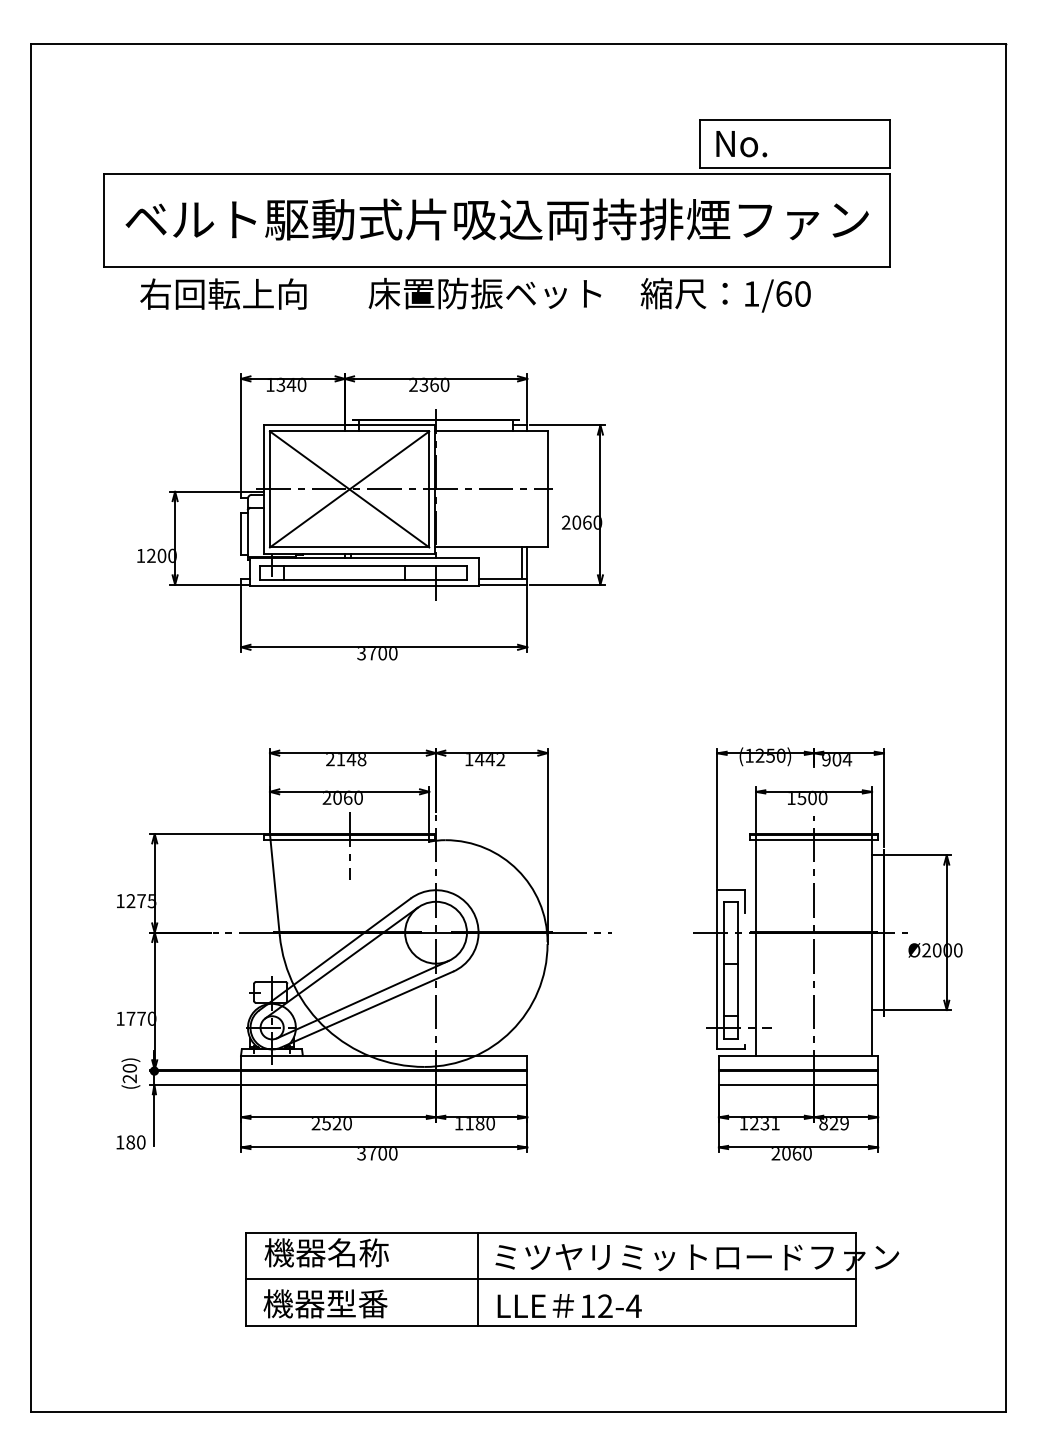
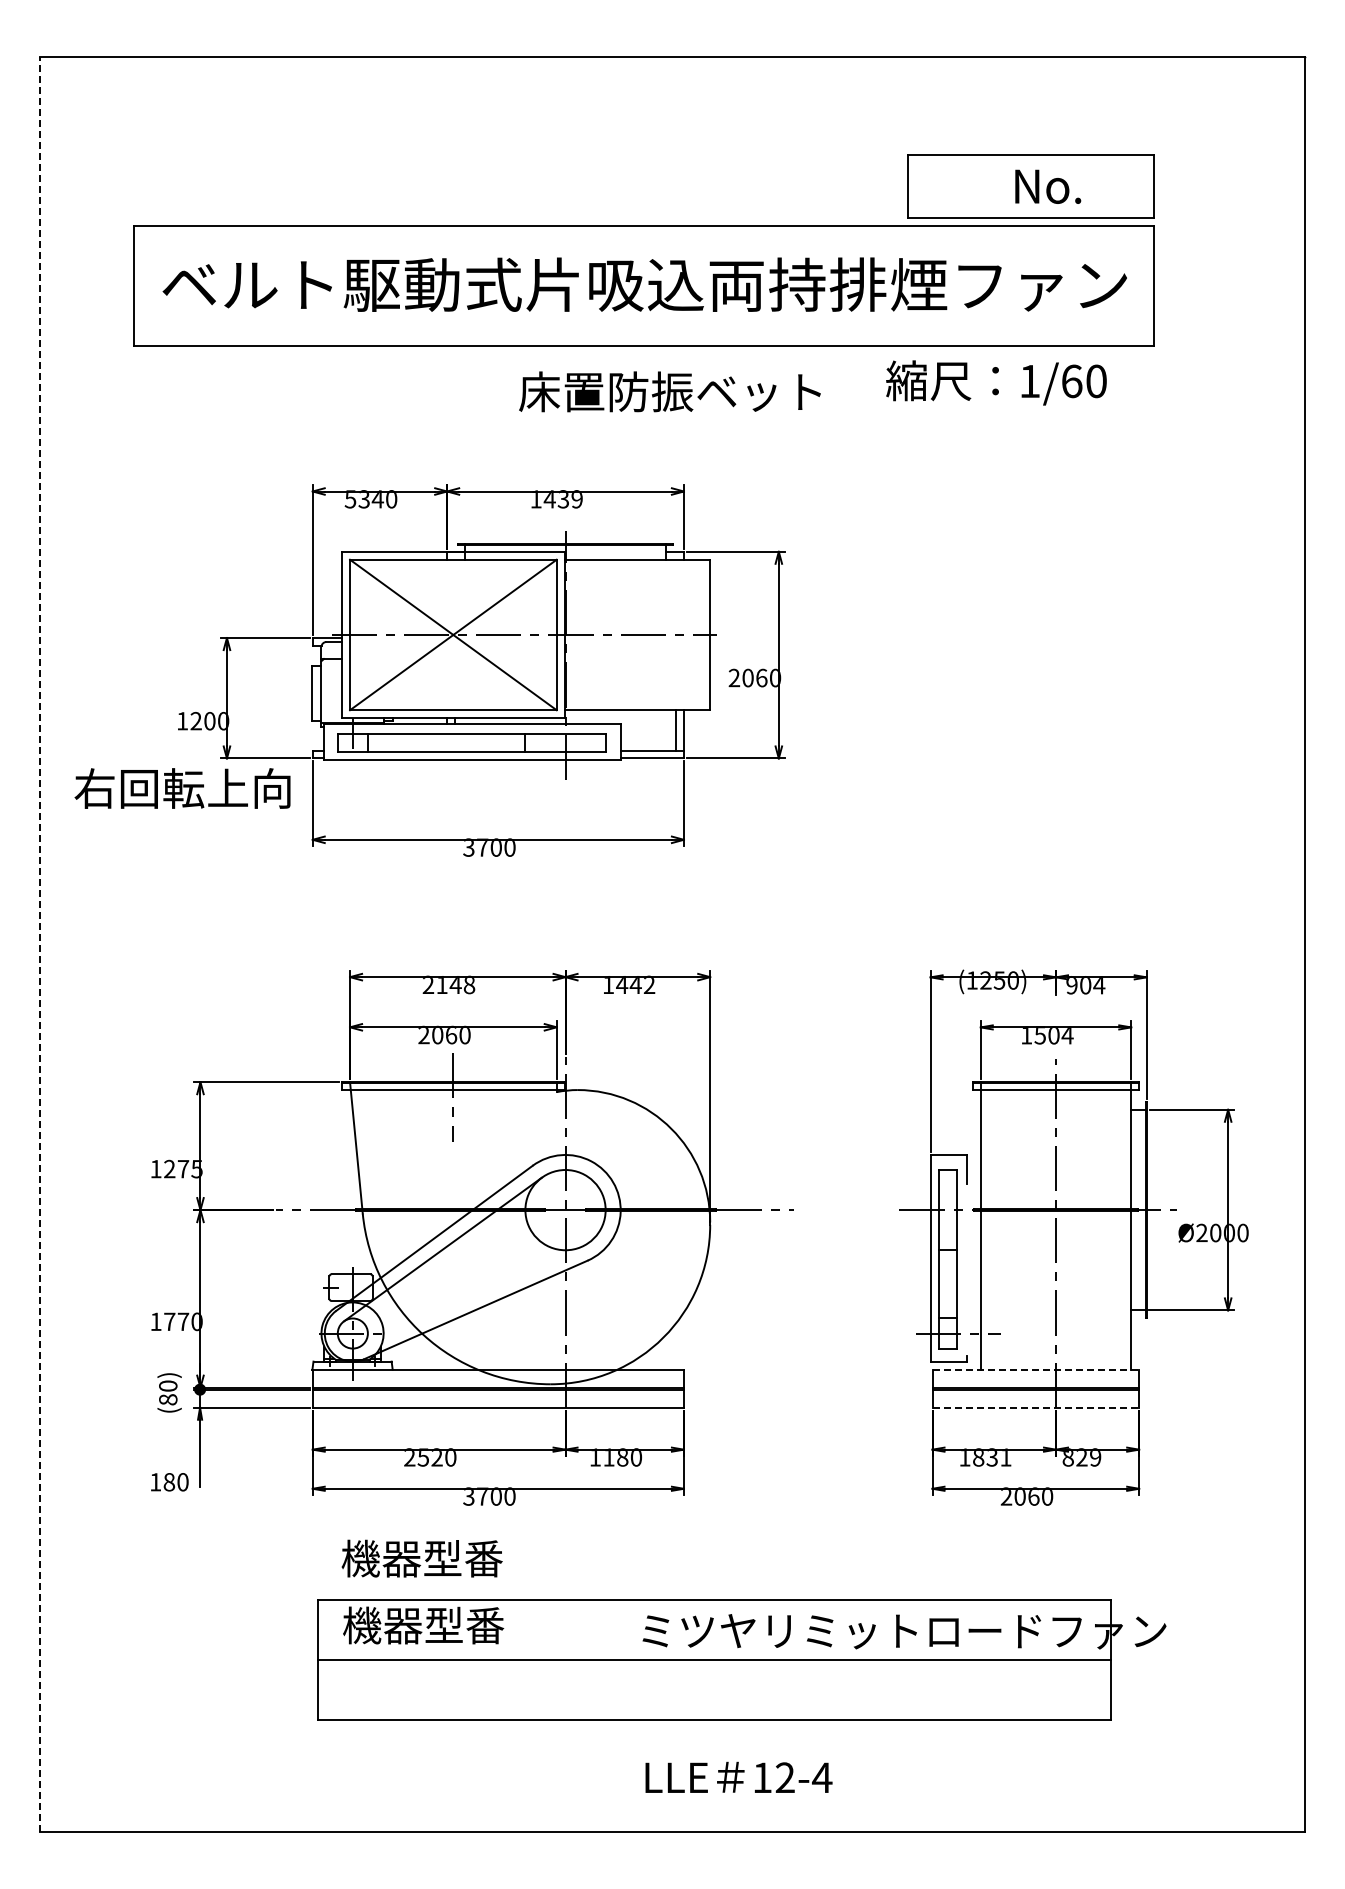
text: (742, 143) -> (1048, 186), moved
text: (484, 293) -> (669, 391), moved
text: (223, 294) -> (182, 788), moved
text: (725, 294) -> (996, 382), moved
text: (270, 385) -> (350, 499), 1340 -> 5340
text: (429, 385) -> (556, 499), 2360 -> 1439
line: (31, 728) -> (40, 944), solid -> dashed
text: (822, 798) -> (1067, 1036), 1500 -> 1504
line: (362, 999) -> (470, 1296), removed
line: (799, 1055) -> (1036, 1369), solid -> dashed
text: (130, 1078) -> (168, 1399), (20) -> (80)
line: (799, 1084) -> (1036, 1407), solid -> dashed
text: (754, 1123) -> (978, 1457), 1231 -> 1831
text: (358, 1252) -> (464, 1625), 機器名称 -> 機器型番
line: (477, 1279) -> (619, 1659), removed
text: (325, 1303) -> (421, 1558), moved
text: (569, 1305) -> (738, 1776), moved

